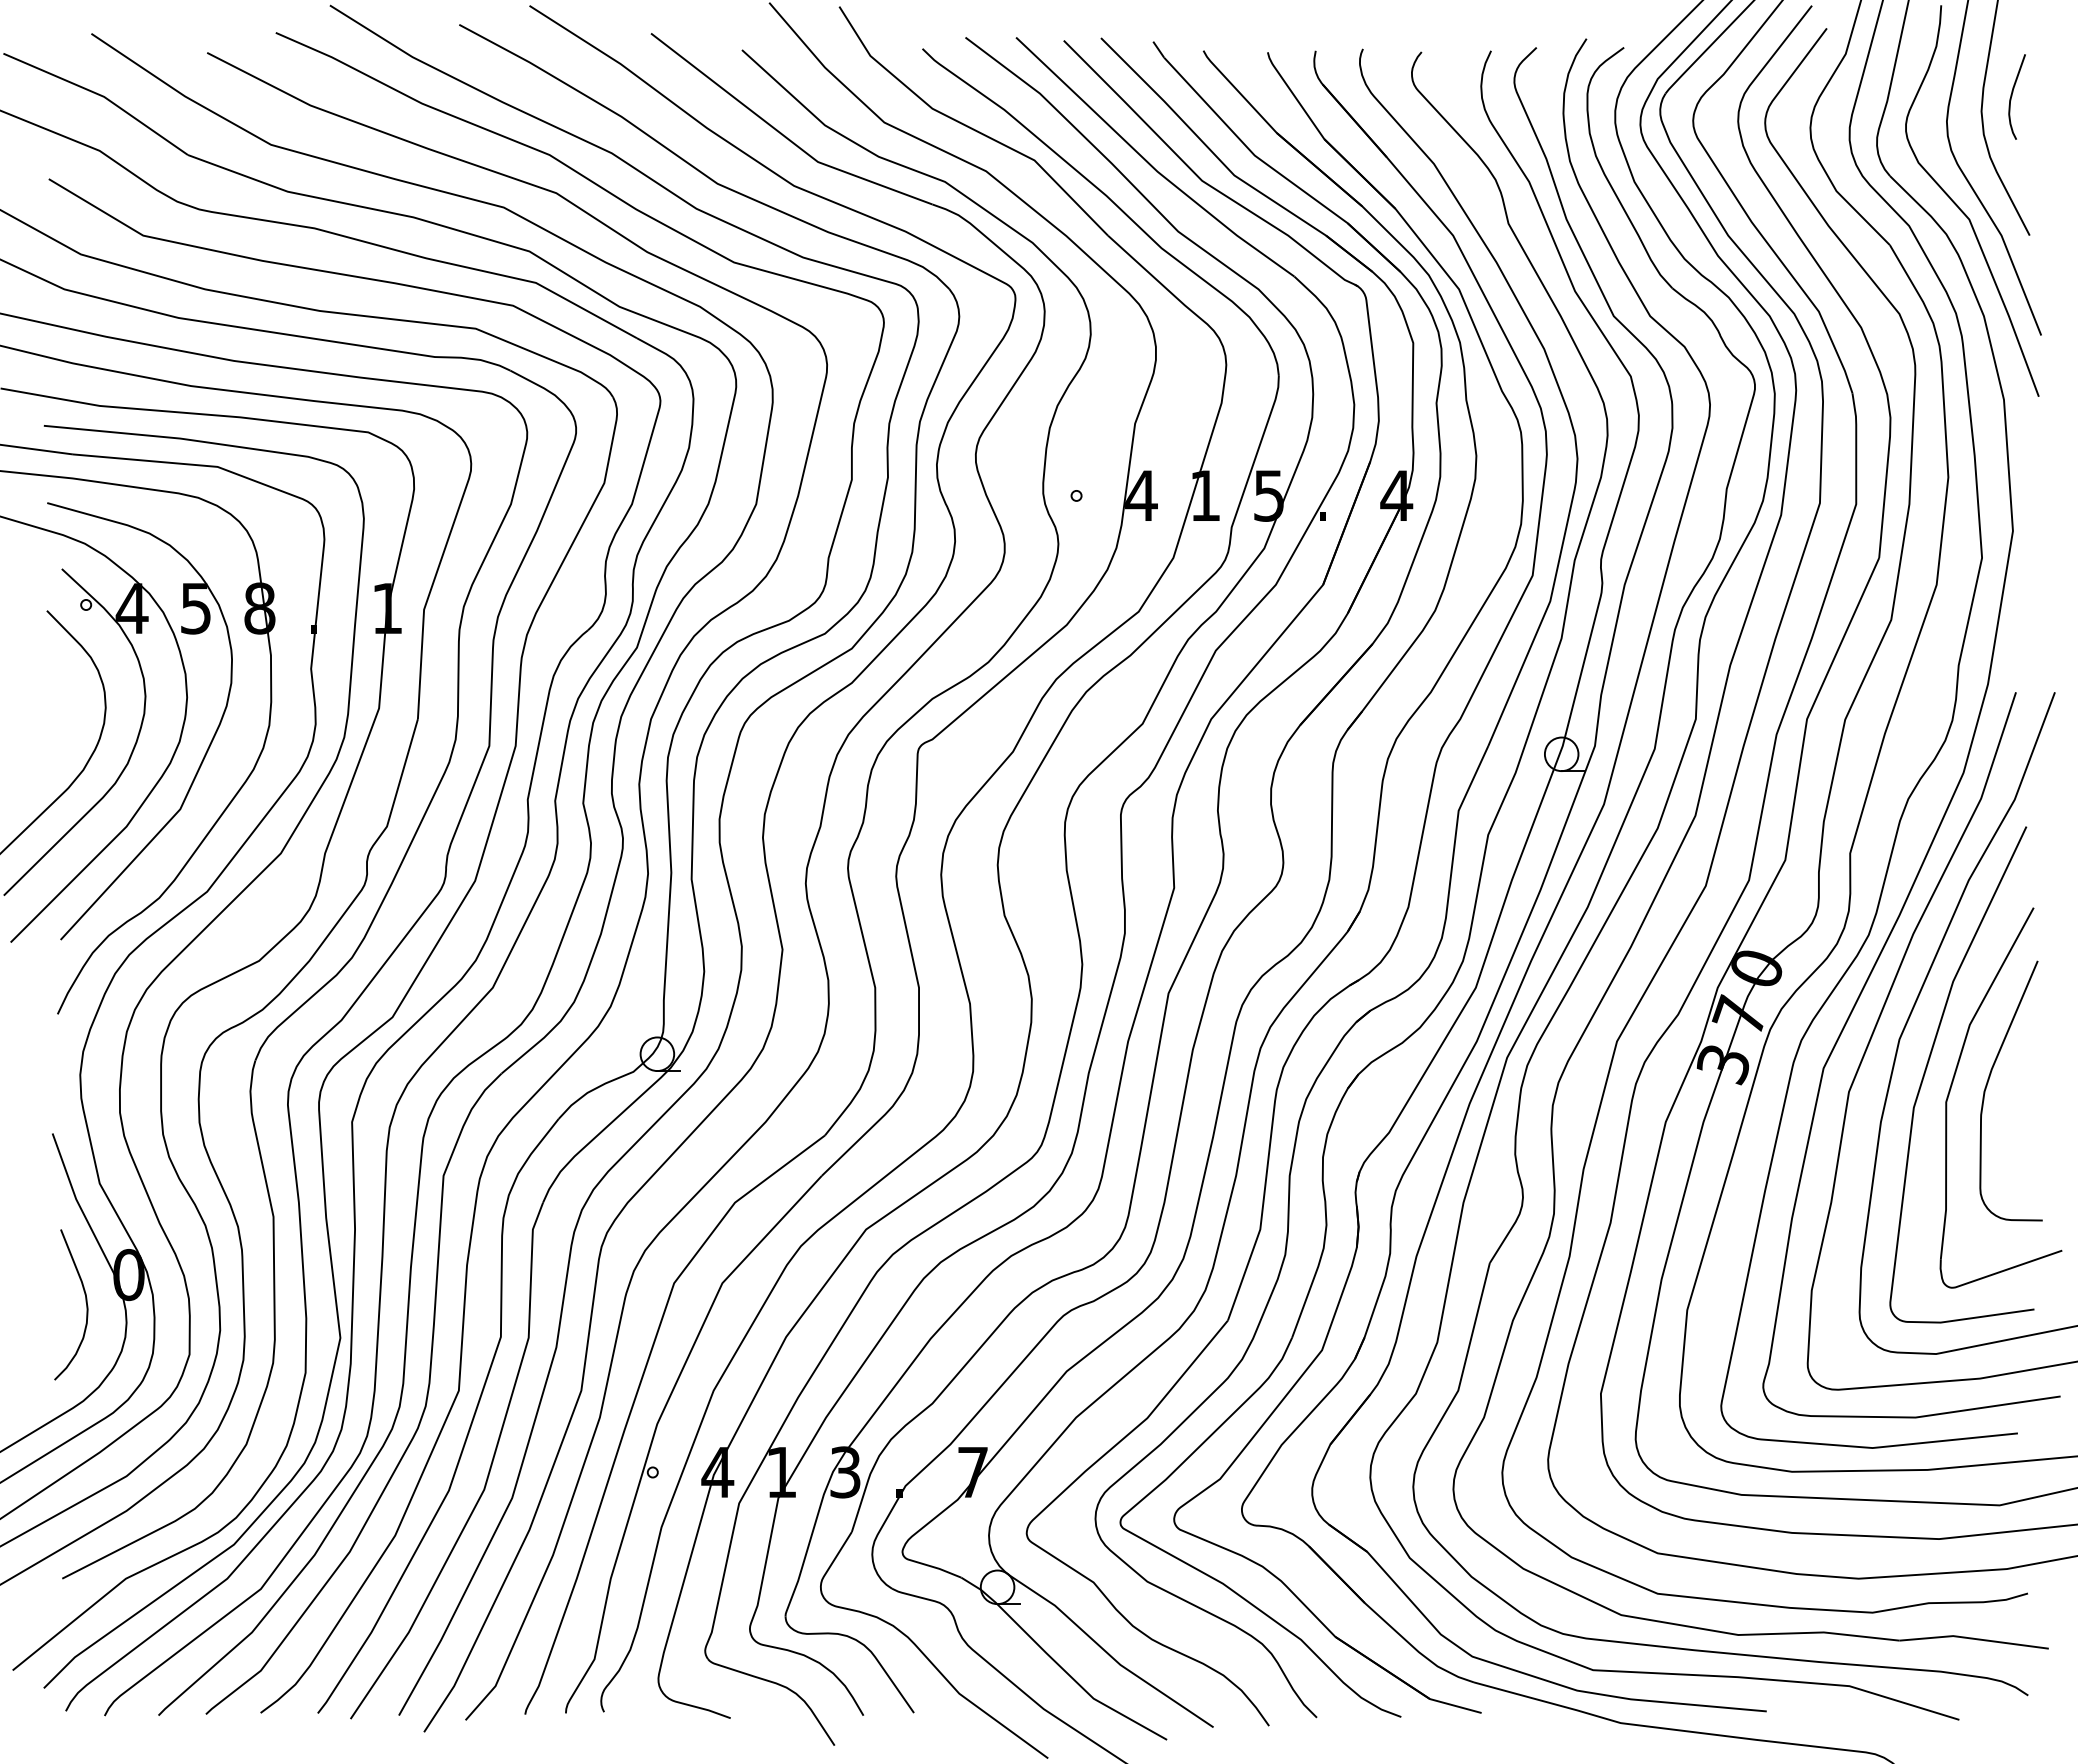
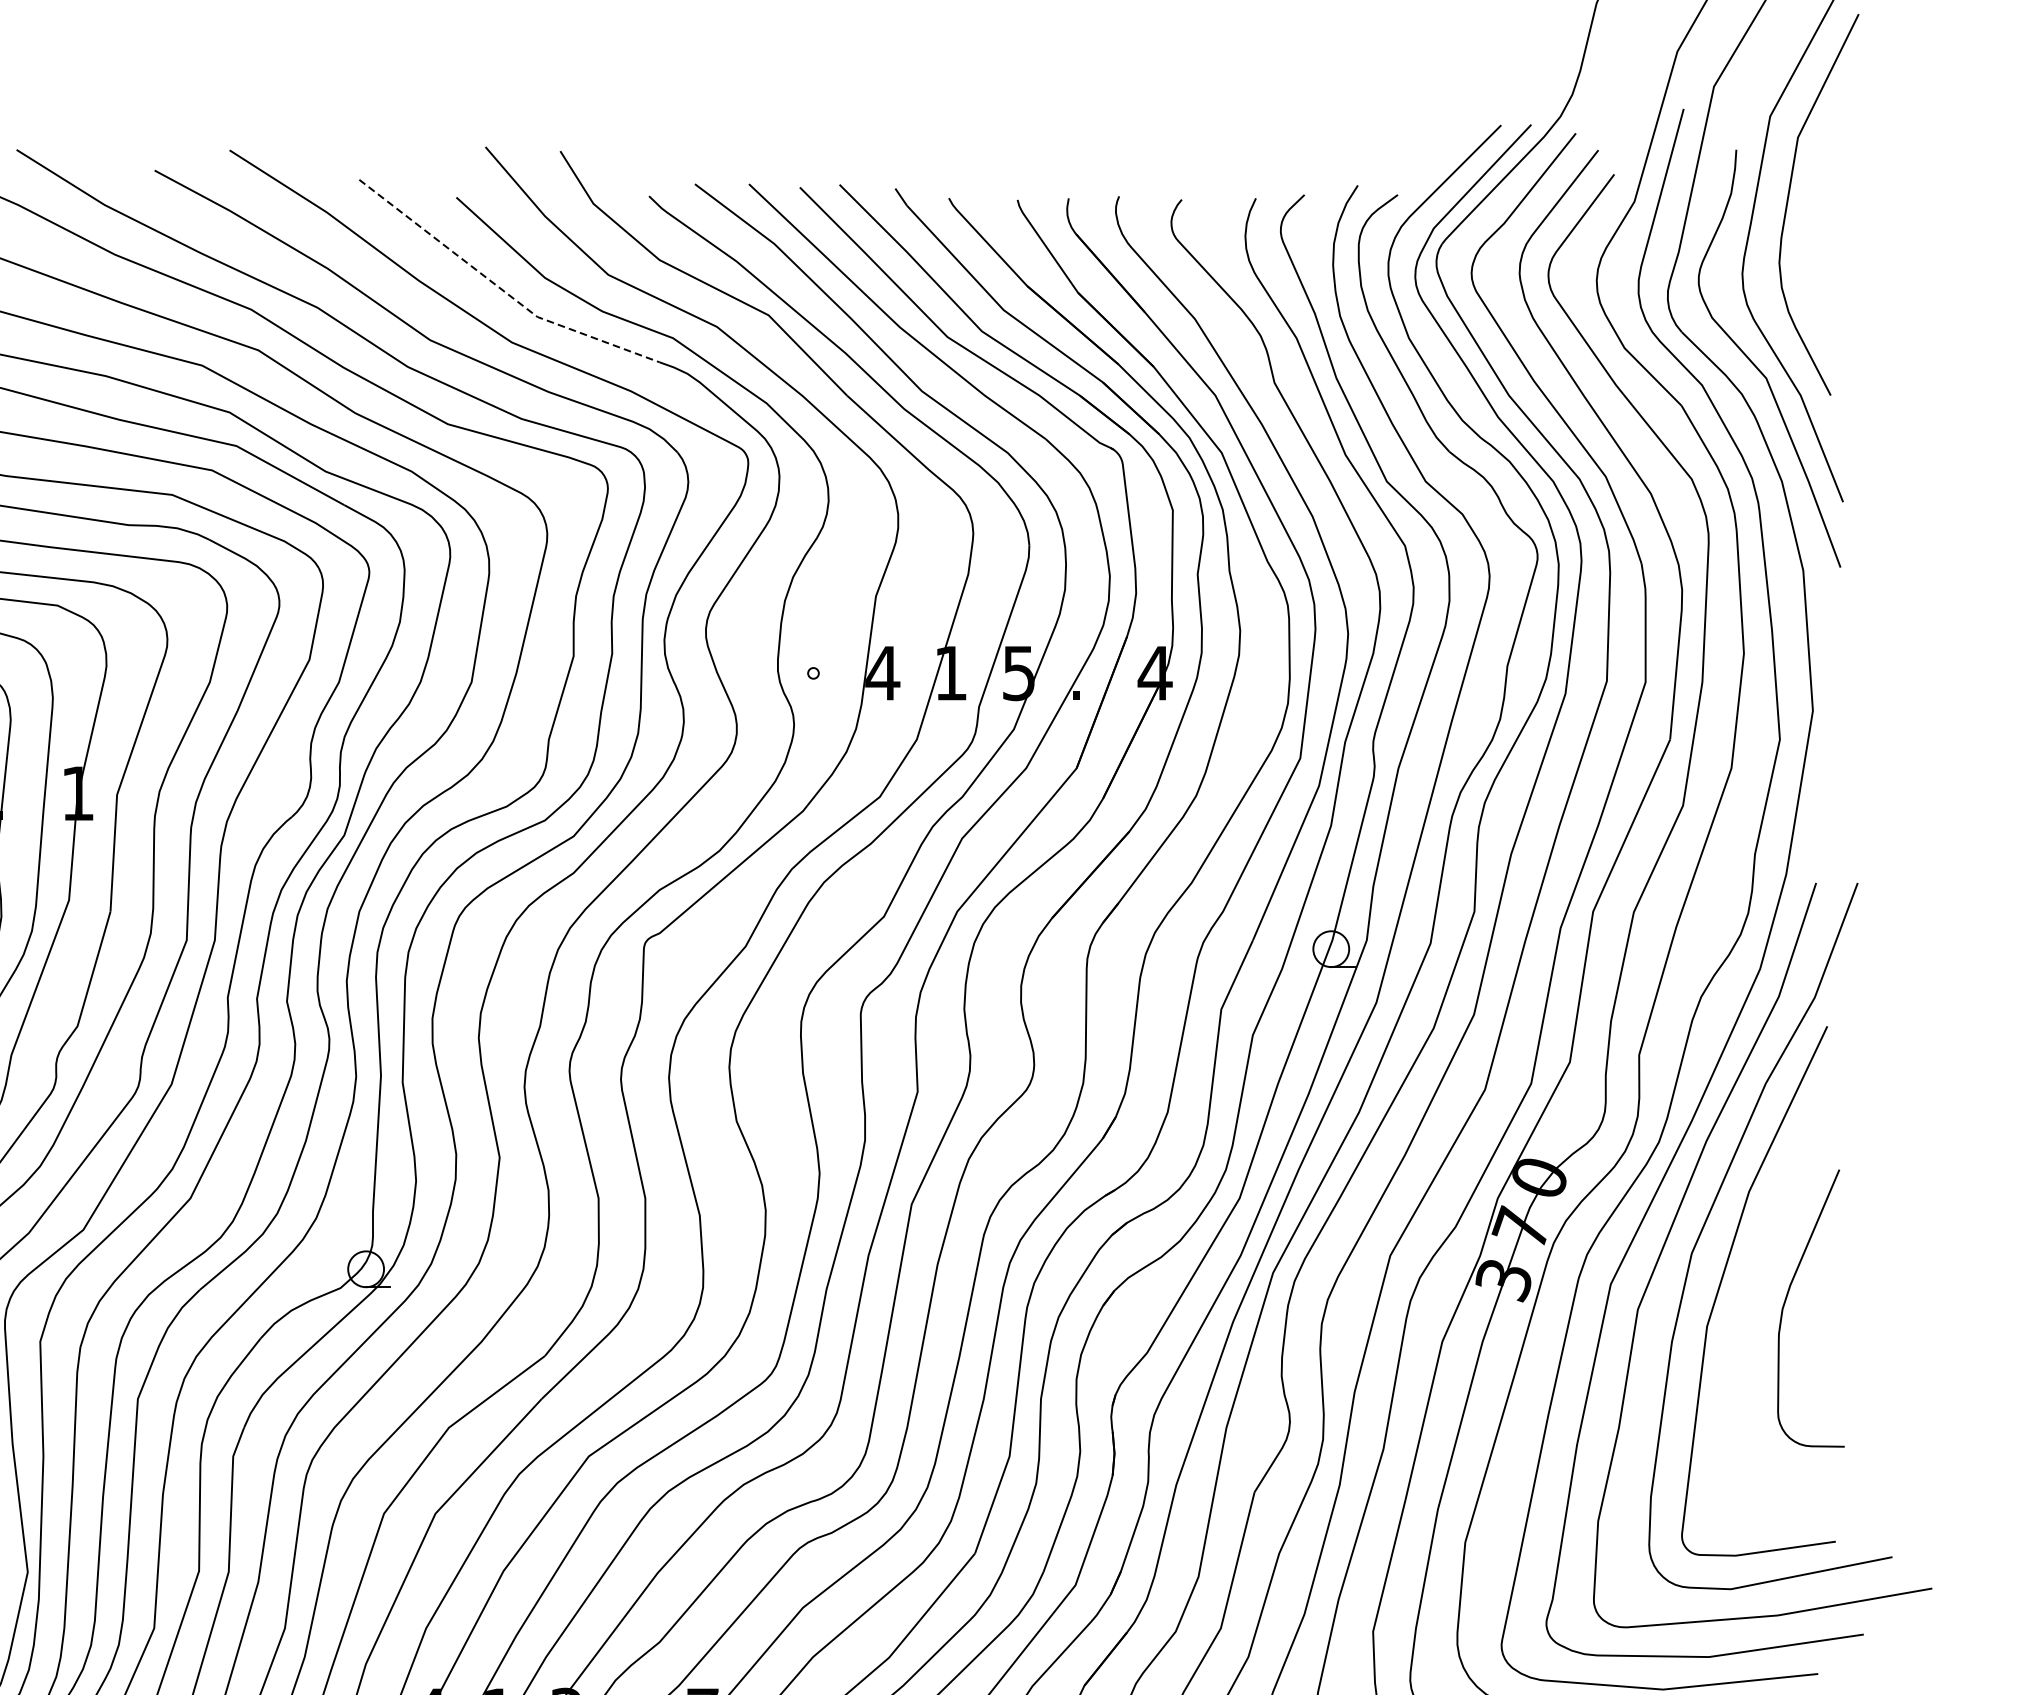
curve: (2012, 96) -> (1812, 247), removed
line: (783, 135) -> (500, 288), solid -> dashed
part: (1953, 1082) -> (1749, 1299), removed

